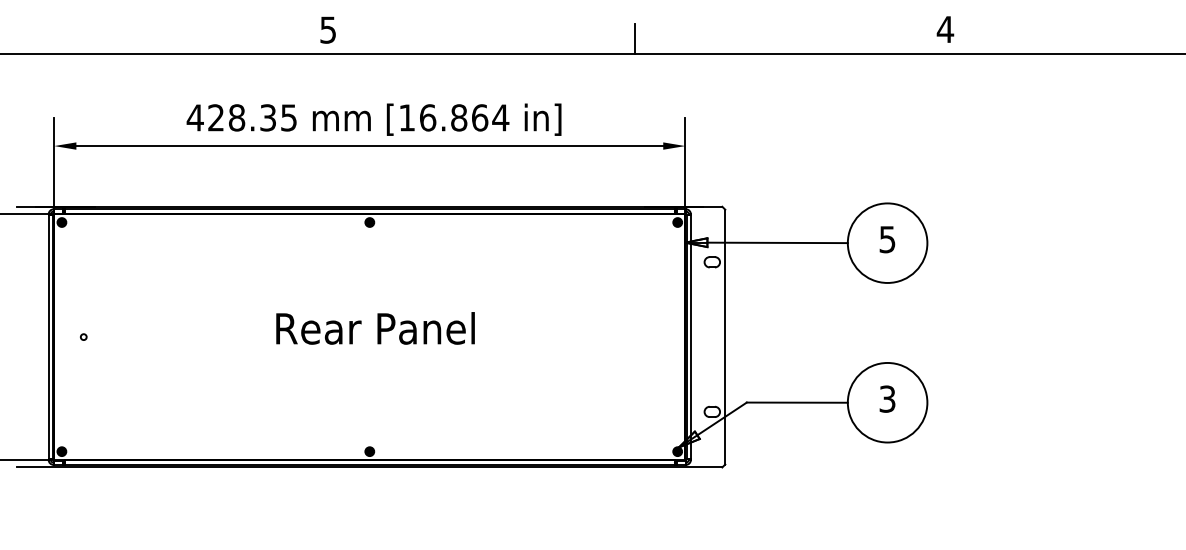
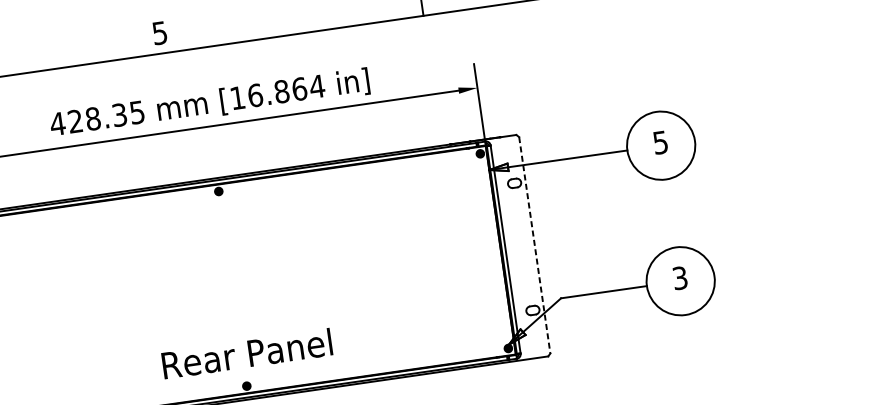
text: (375, 328) -> (247, 353), moved
line: (725, 337) -> (535, 245), solid -> dashed

